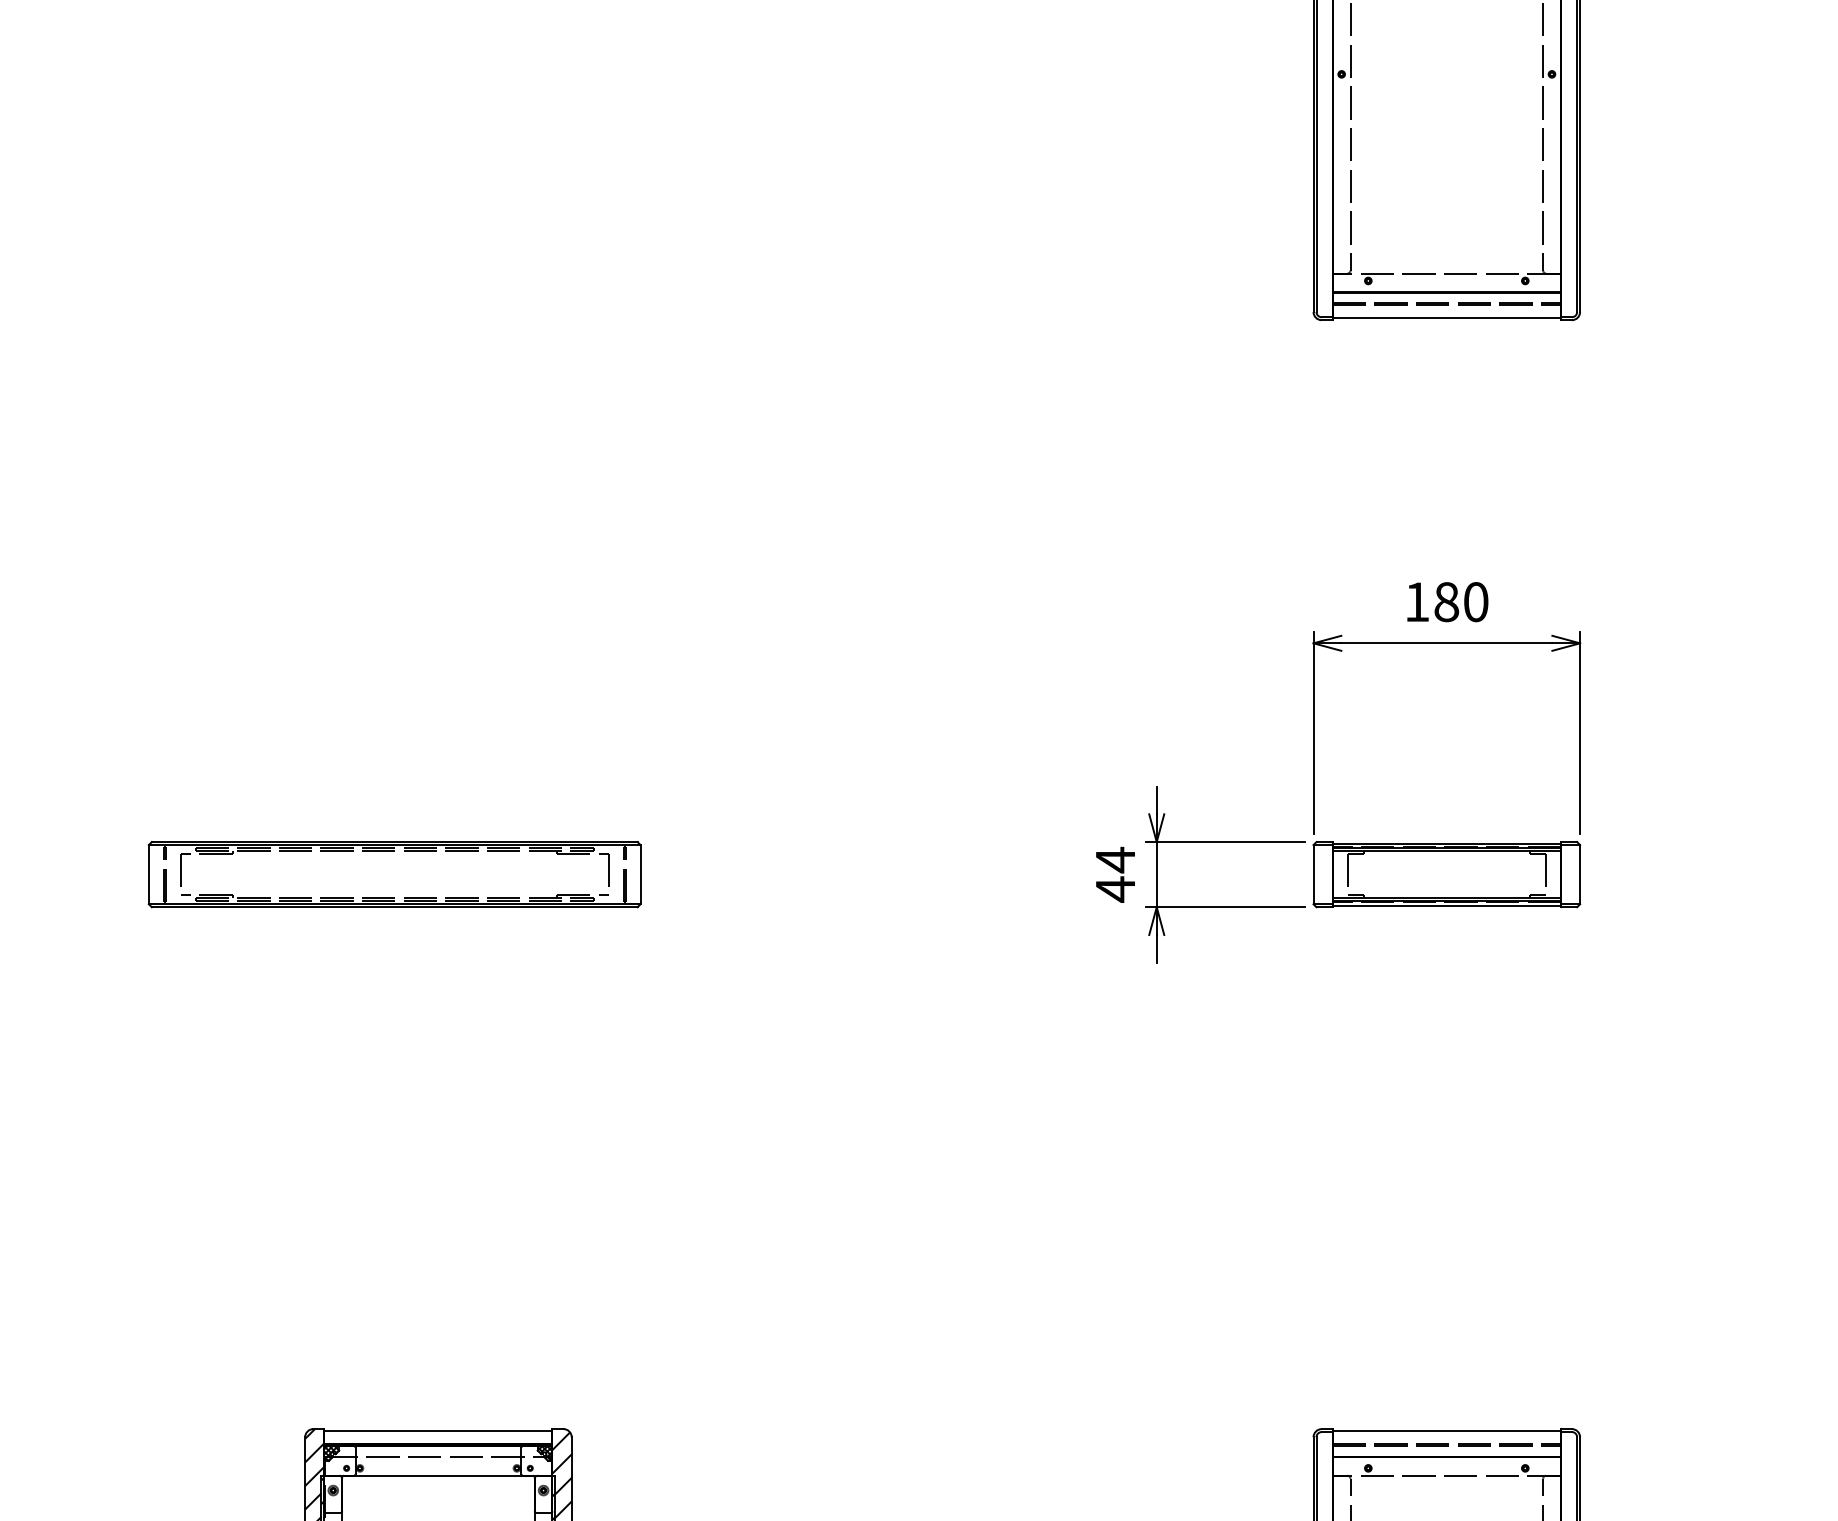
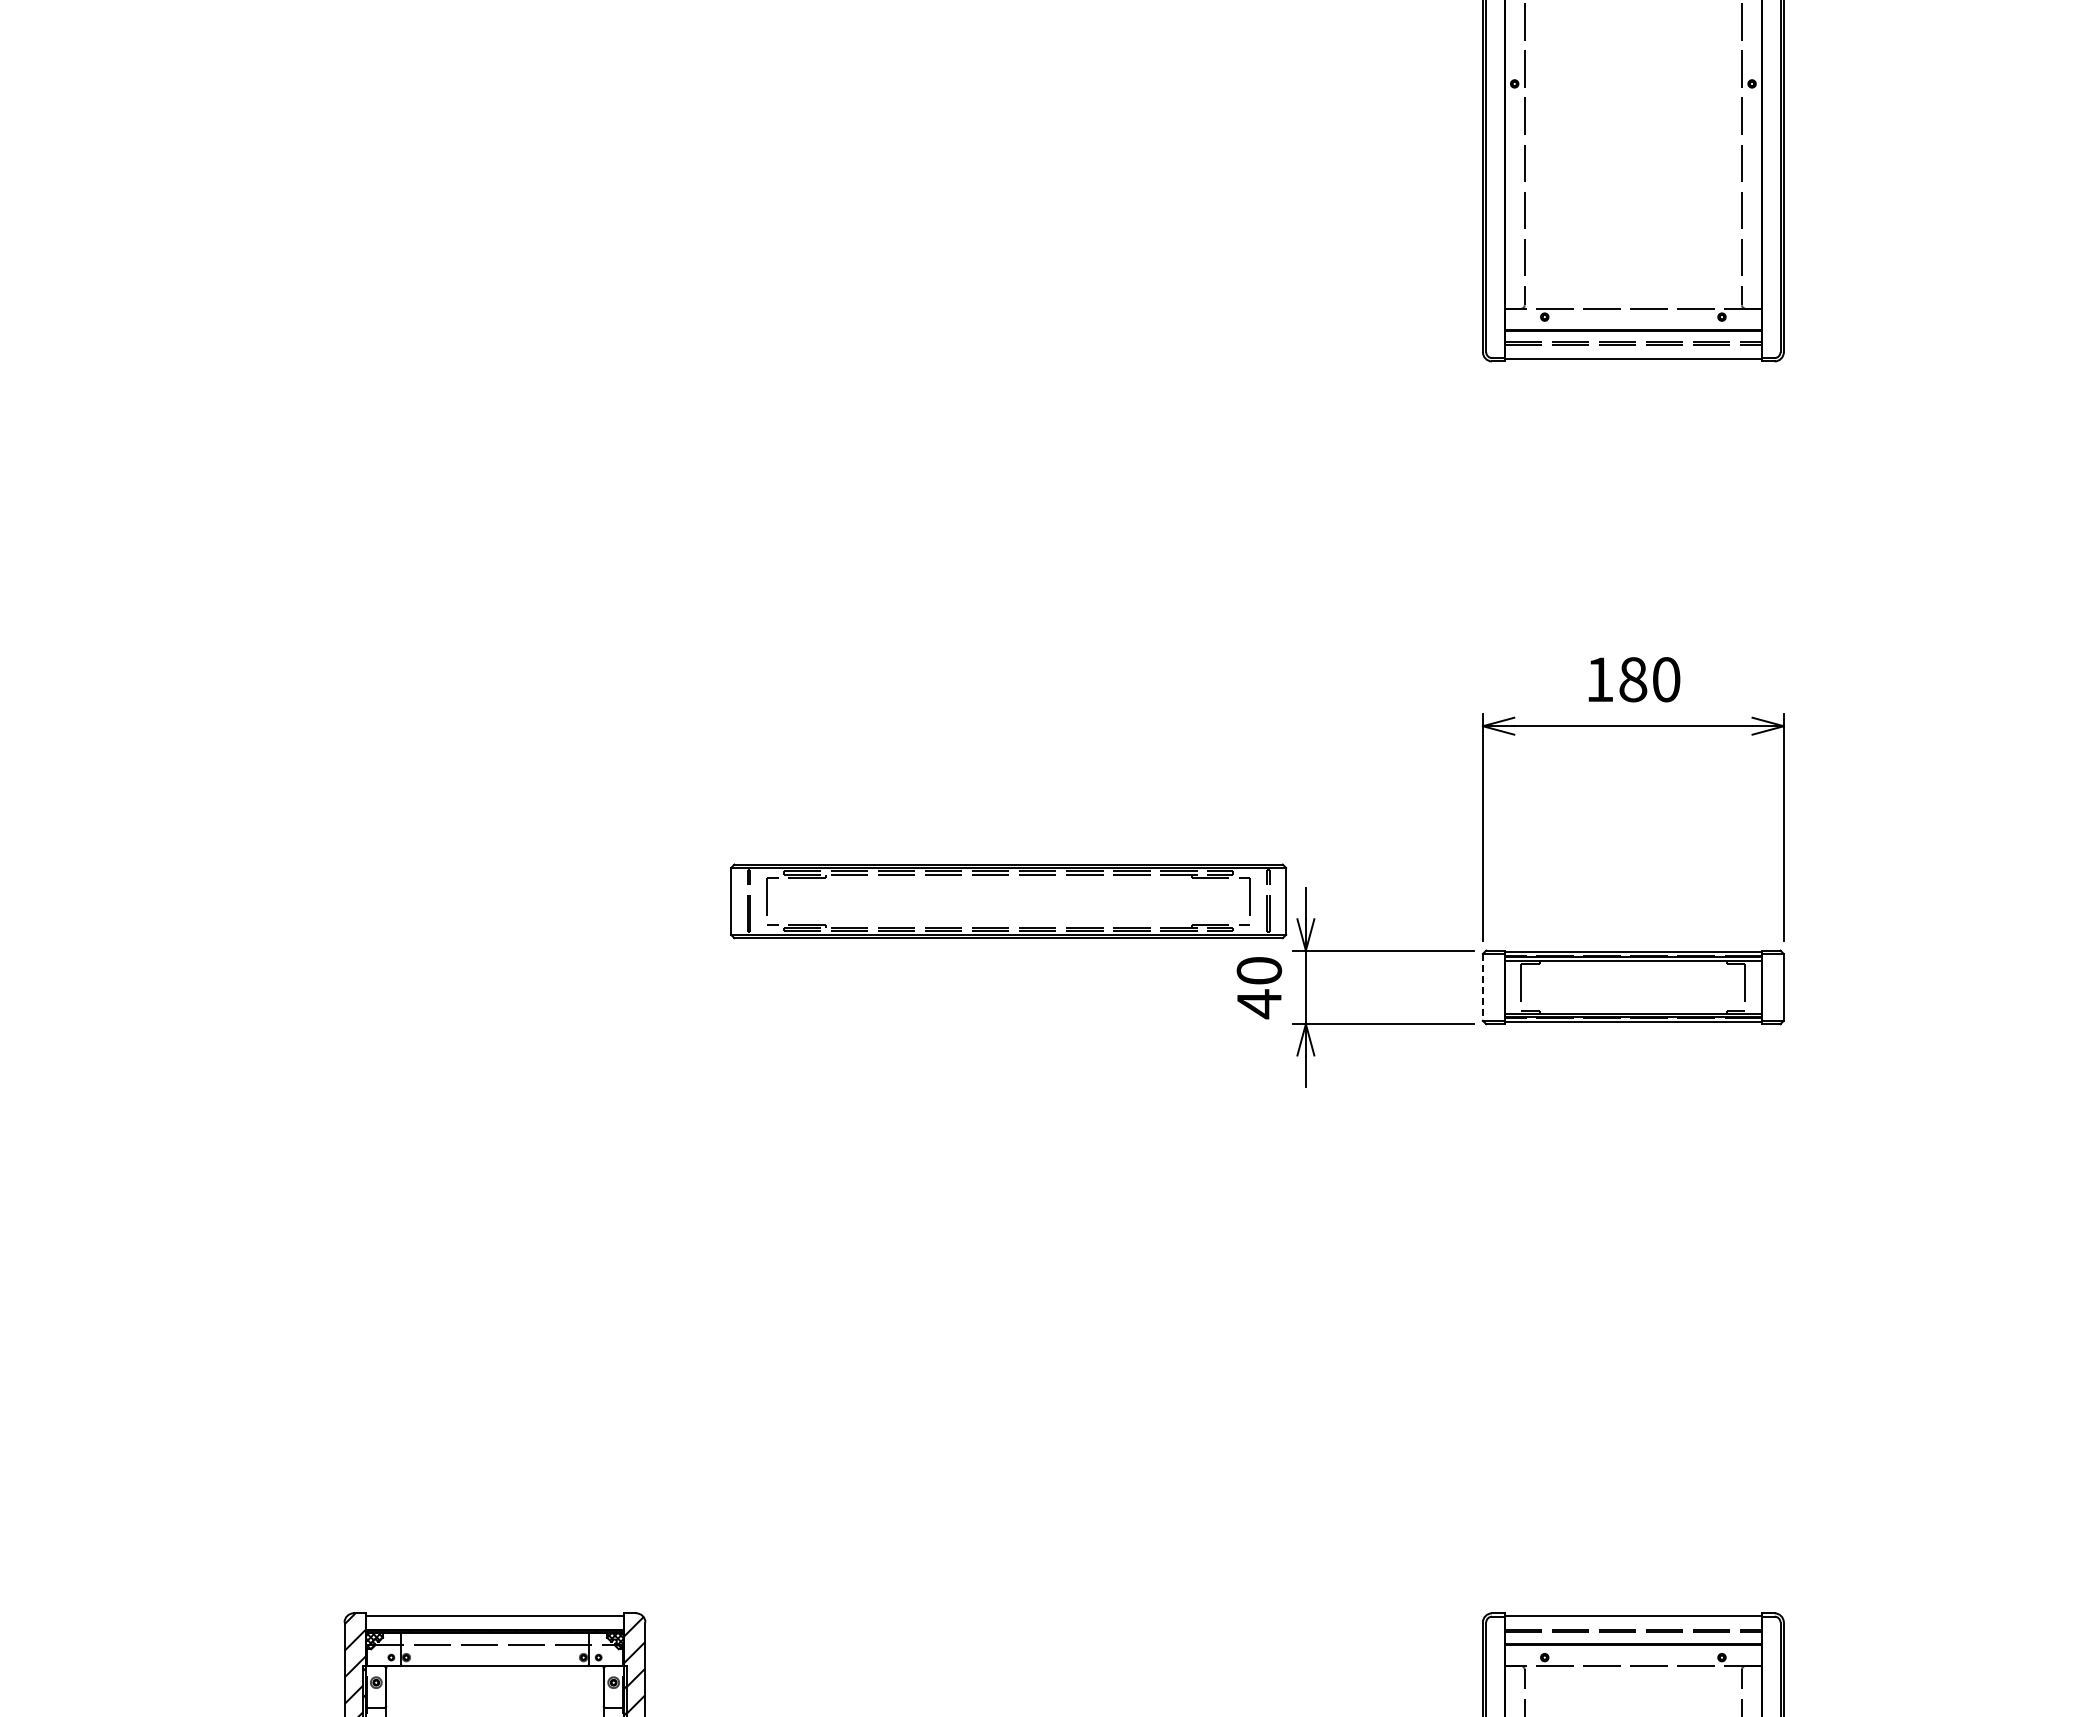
text: (1115, 860) -> (1259, 971), 44 -> 40
part: (394, 874) -> (1008, 901), moved
line: (1313, 874) -> (1482, 987), solid -> dashed

